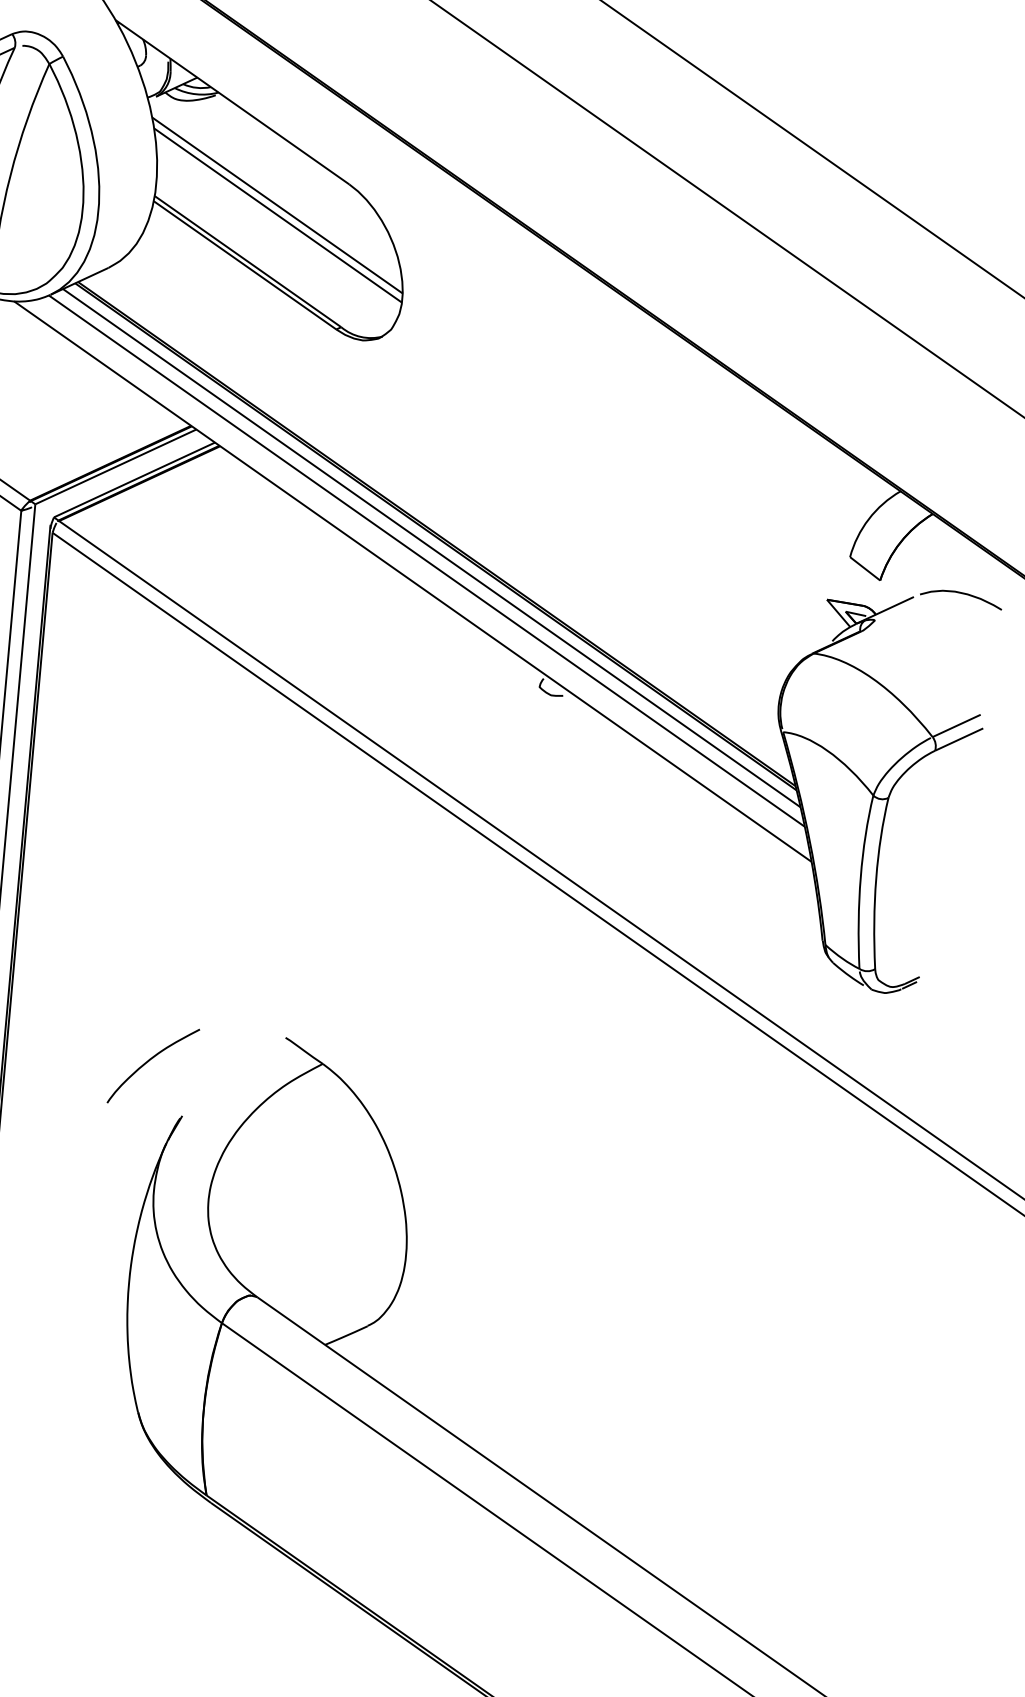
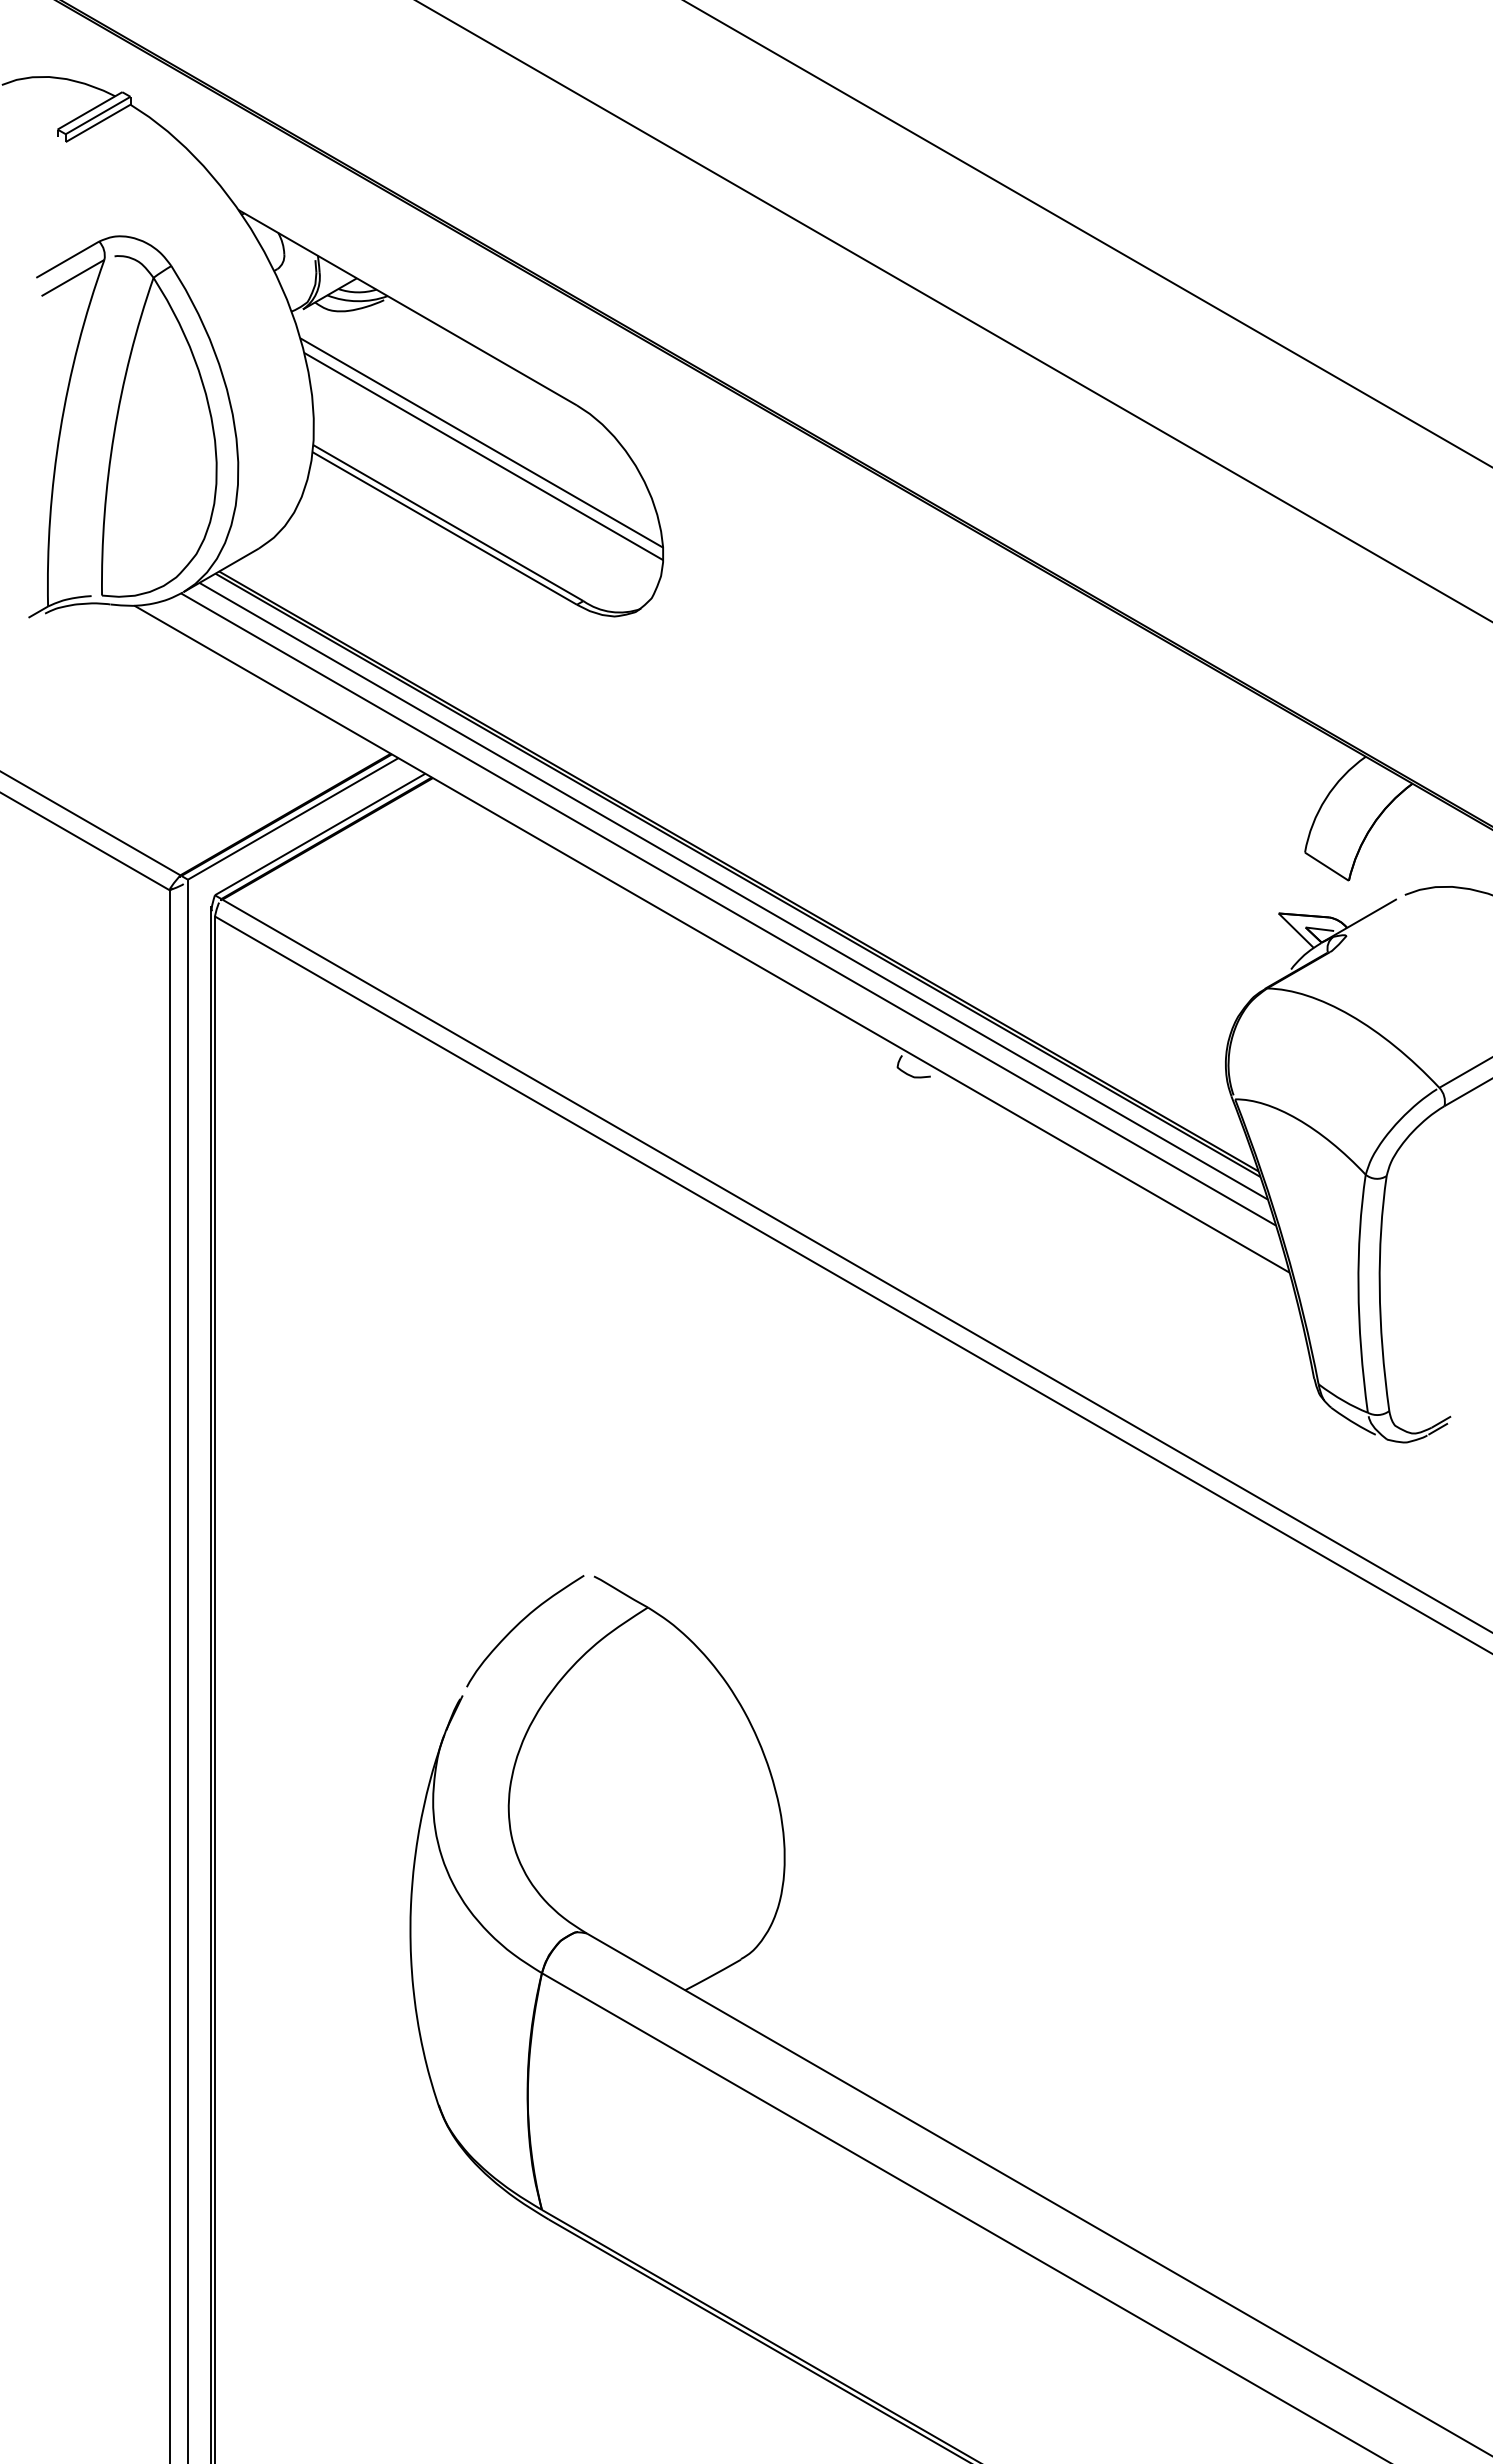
part: (149, 1060) -> (519, 1624), moved

